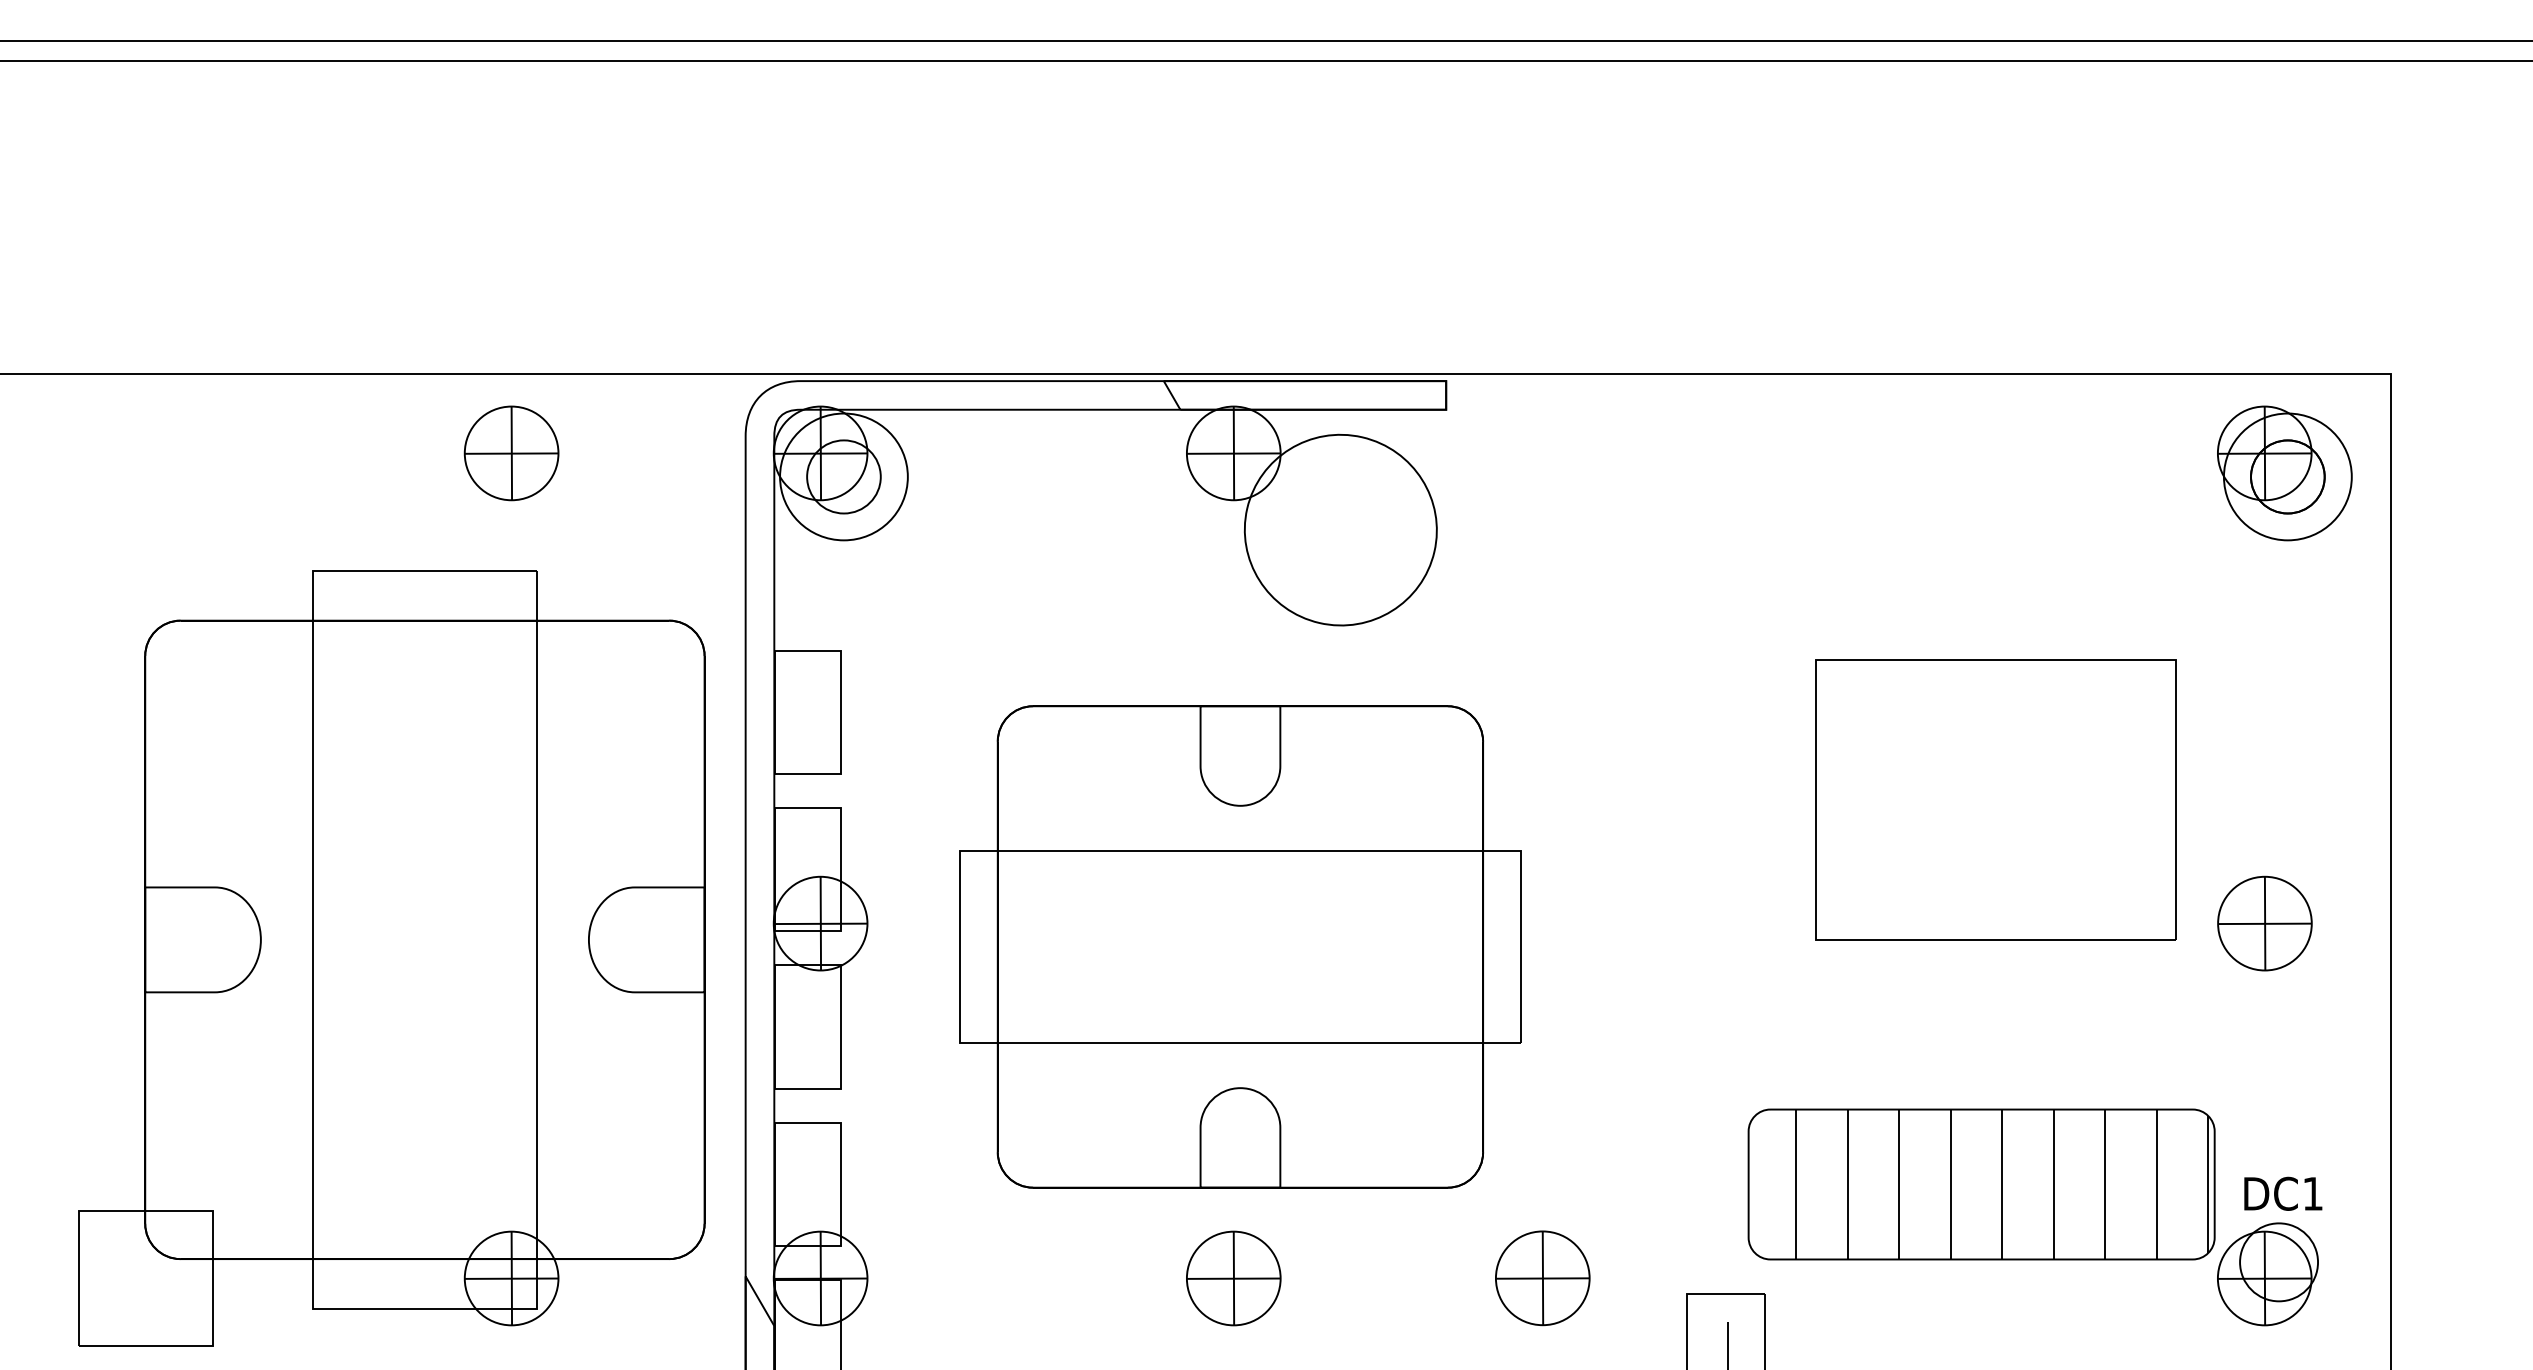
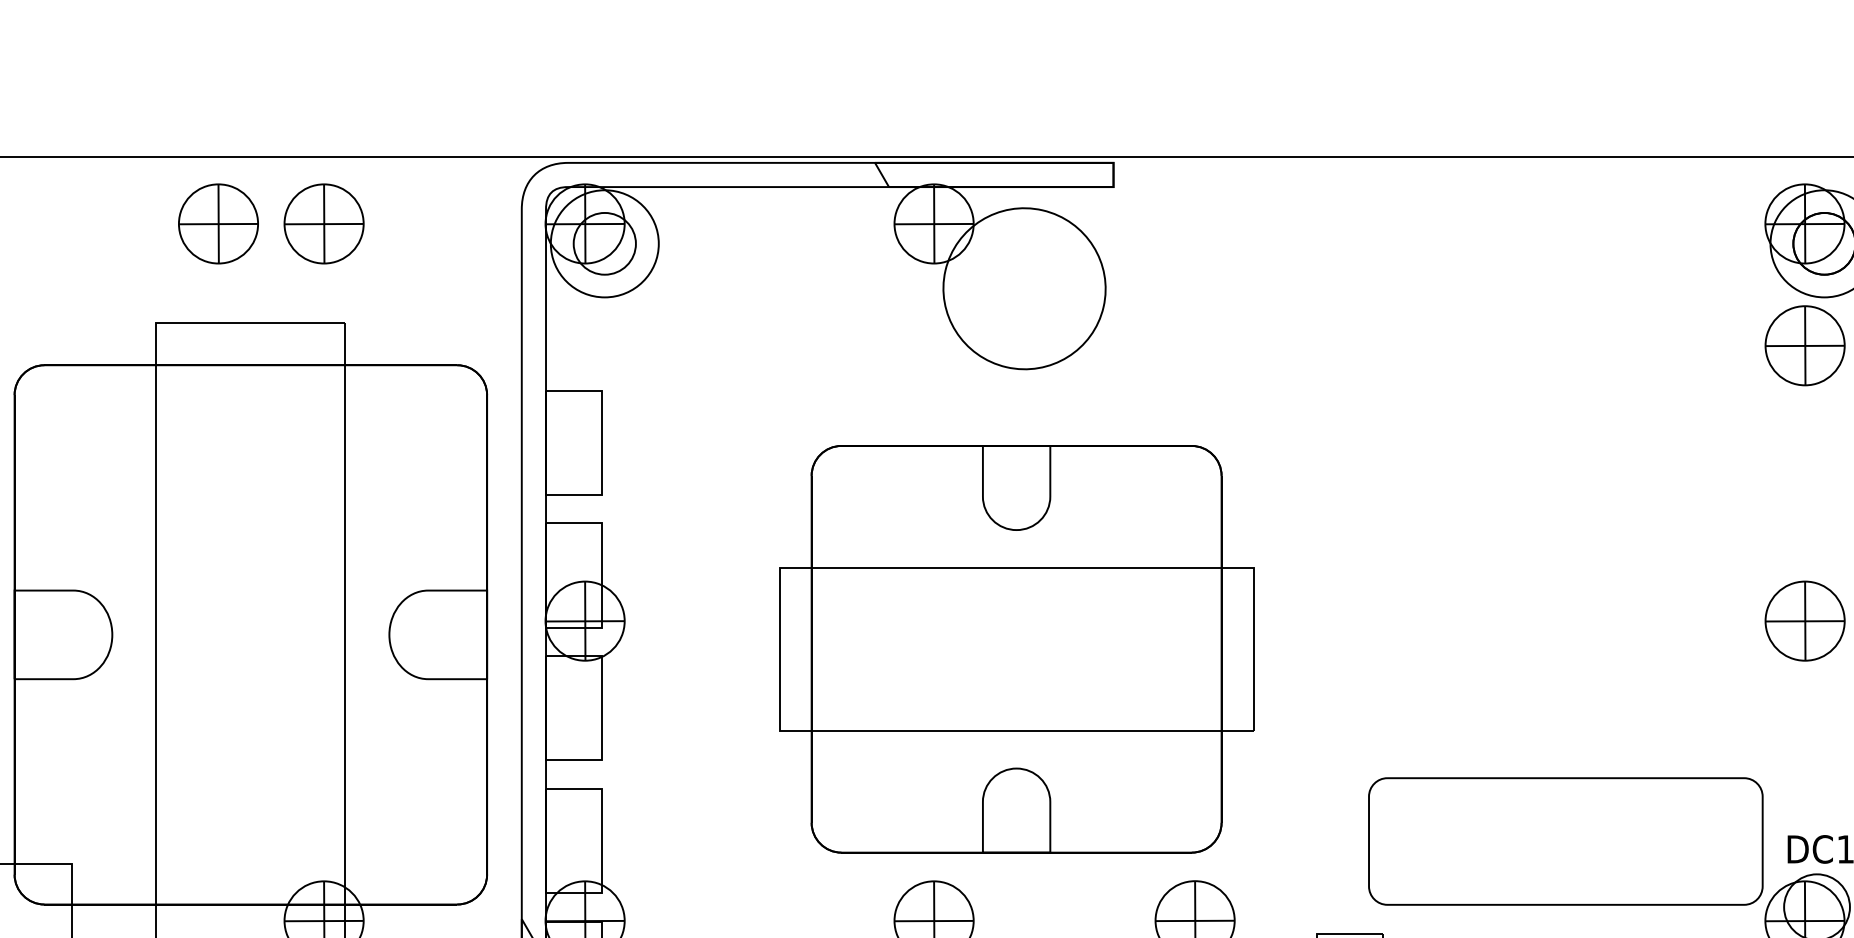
part: (386, 453) -> (218, 224), added
part: (2264, 597) -> (1804, 345), added
part: (1995, 799) -> (1577, 516), removed
part: (1240, 946) -> (1016, 648), moved
hatch: (2001, 1184) -> (1582, 841), removed

